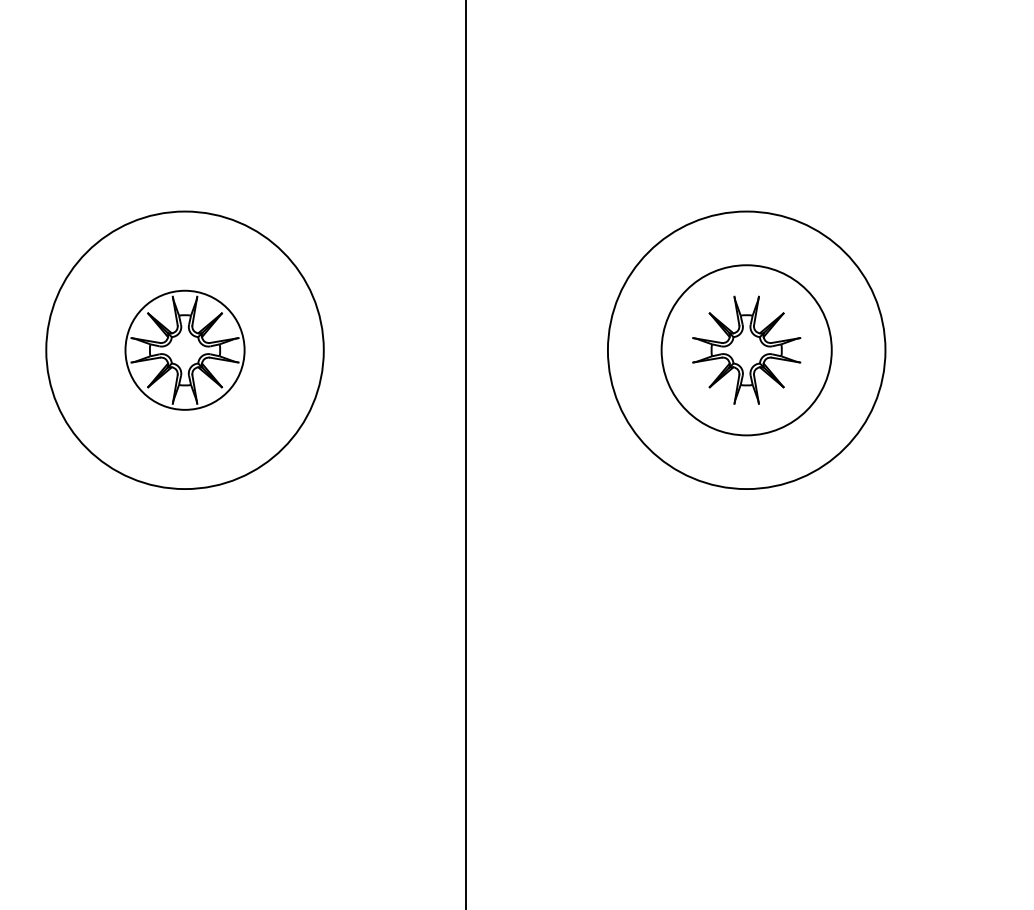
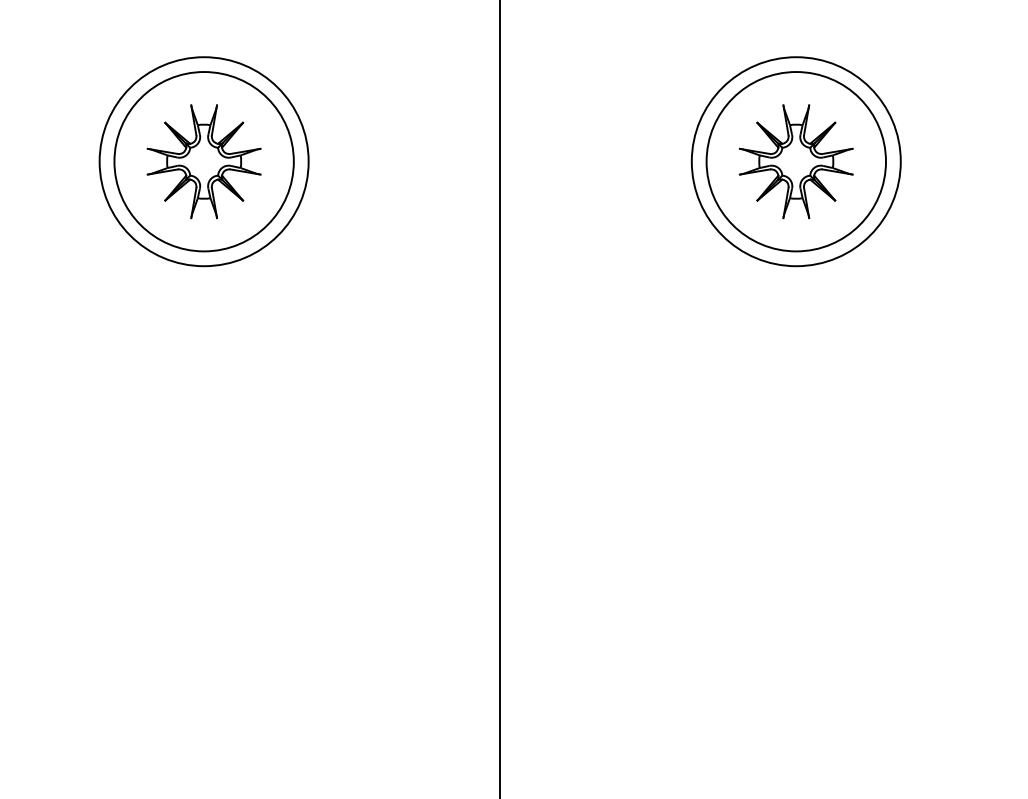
circle: (184, 350) -> (203, 161), size x0.71
circle: (184, 350) -> (203, 161), size x1.43
circle: (746, 350) -> (796, 161), size x0.71

